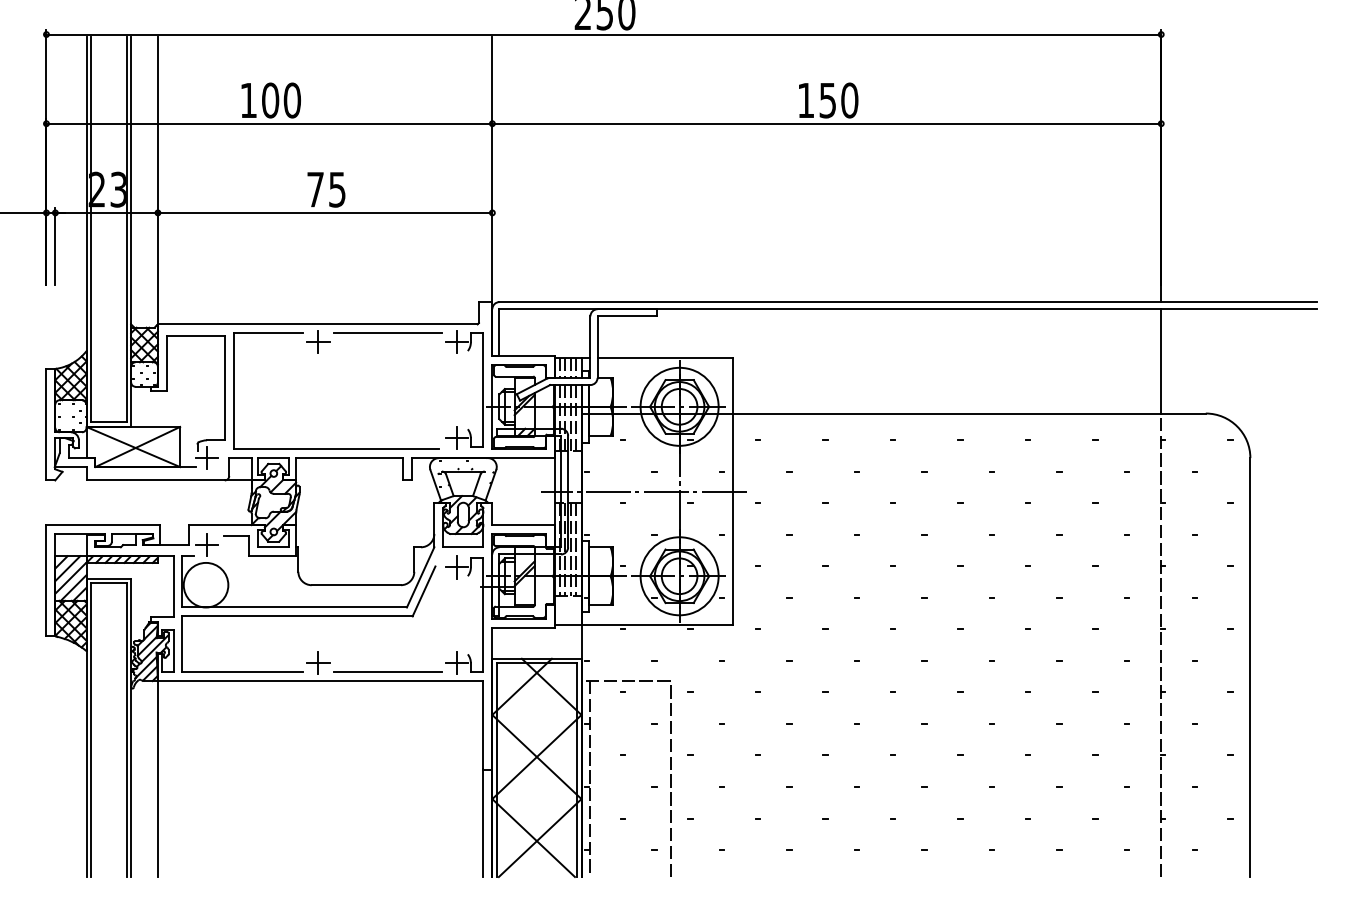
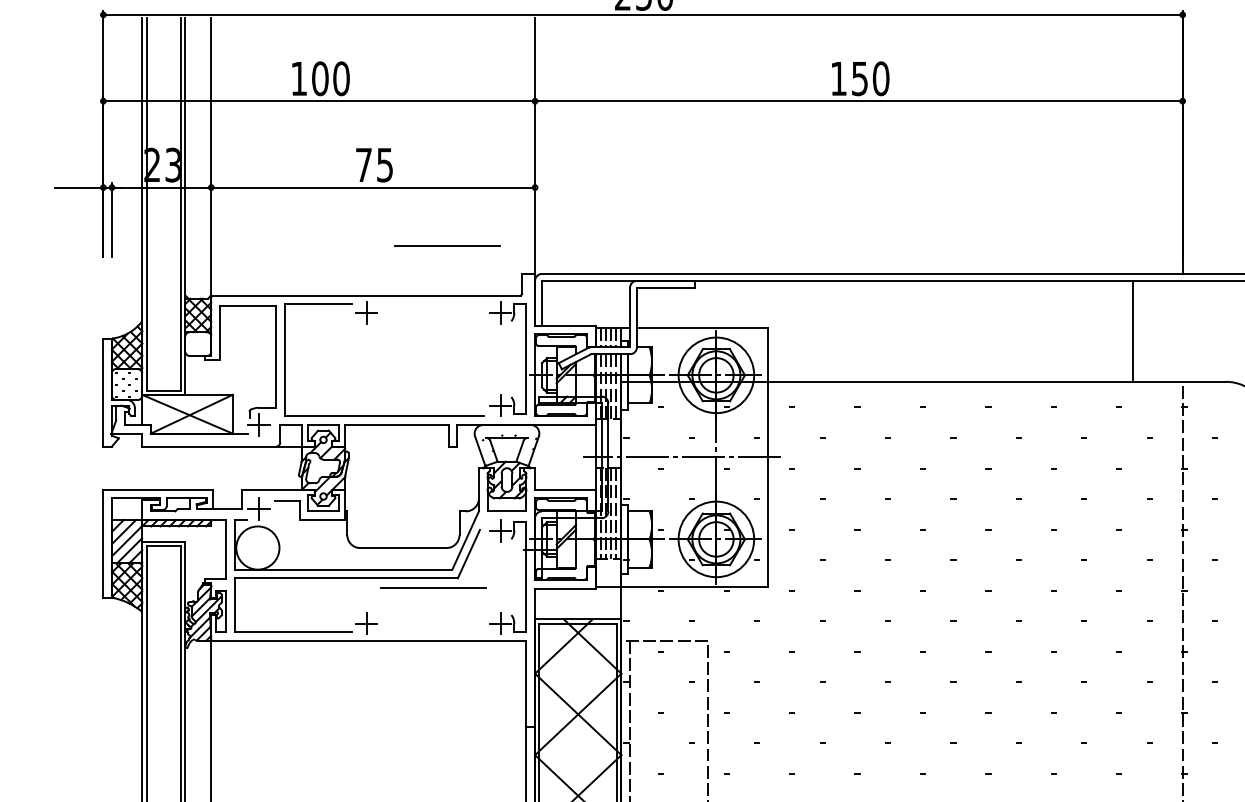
line: (387, 332) -> (447, 245), moved
line: (1161, 361) -> (1133, 331), moved
line: (387, 671) -> (433, 587), moved

